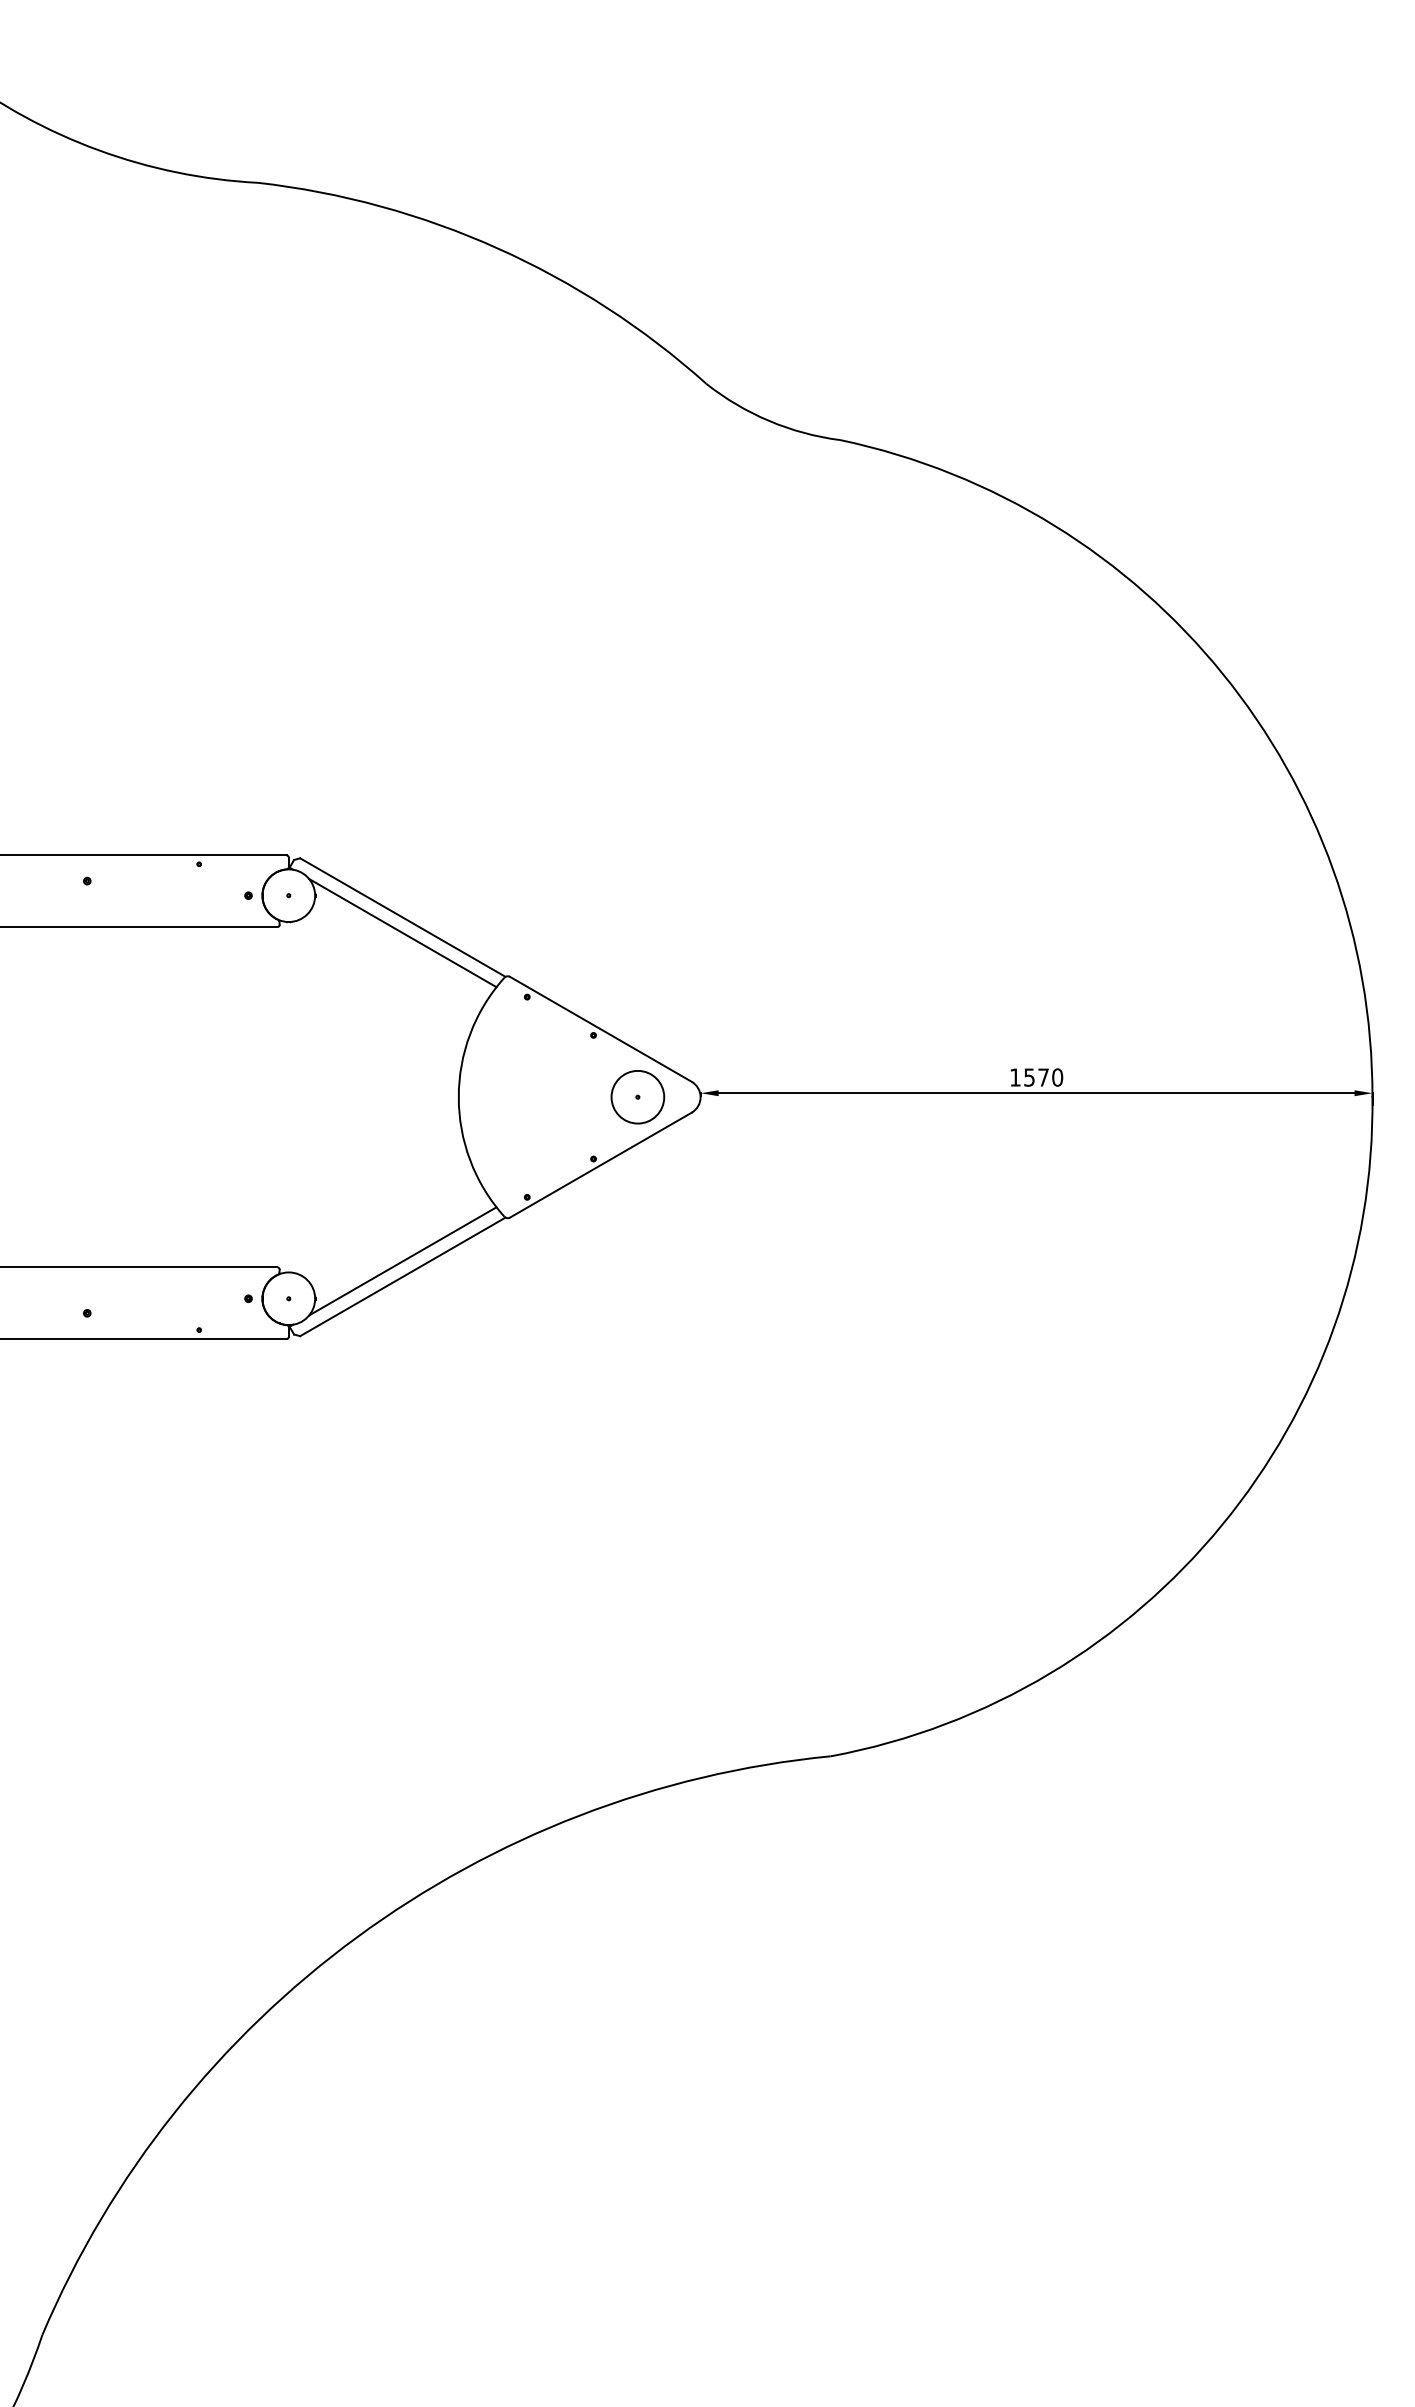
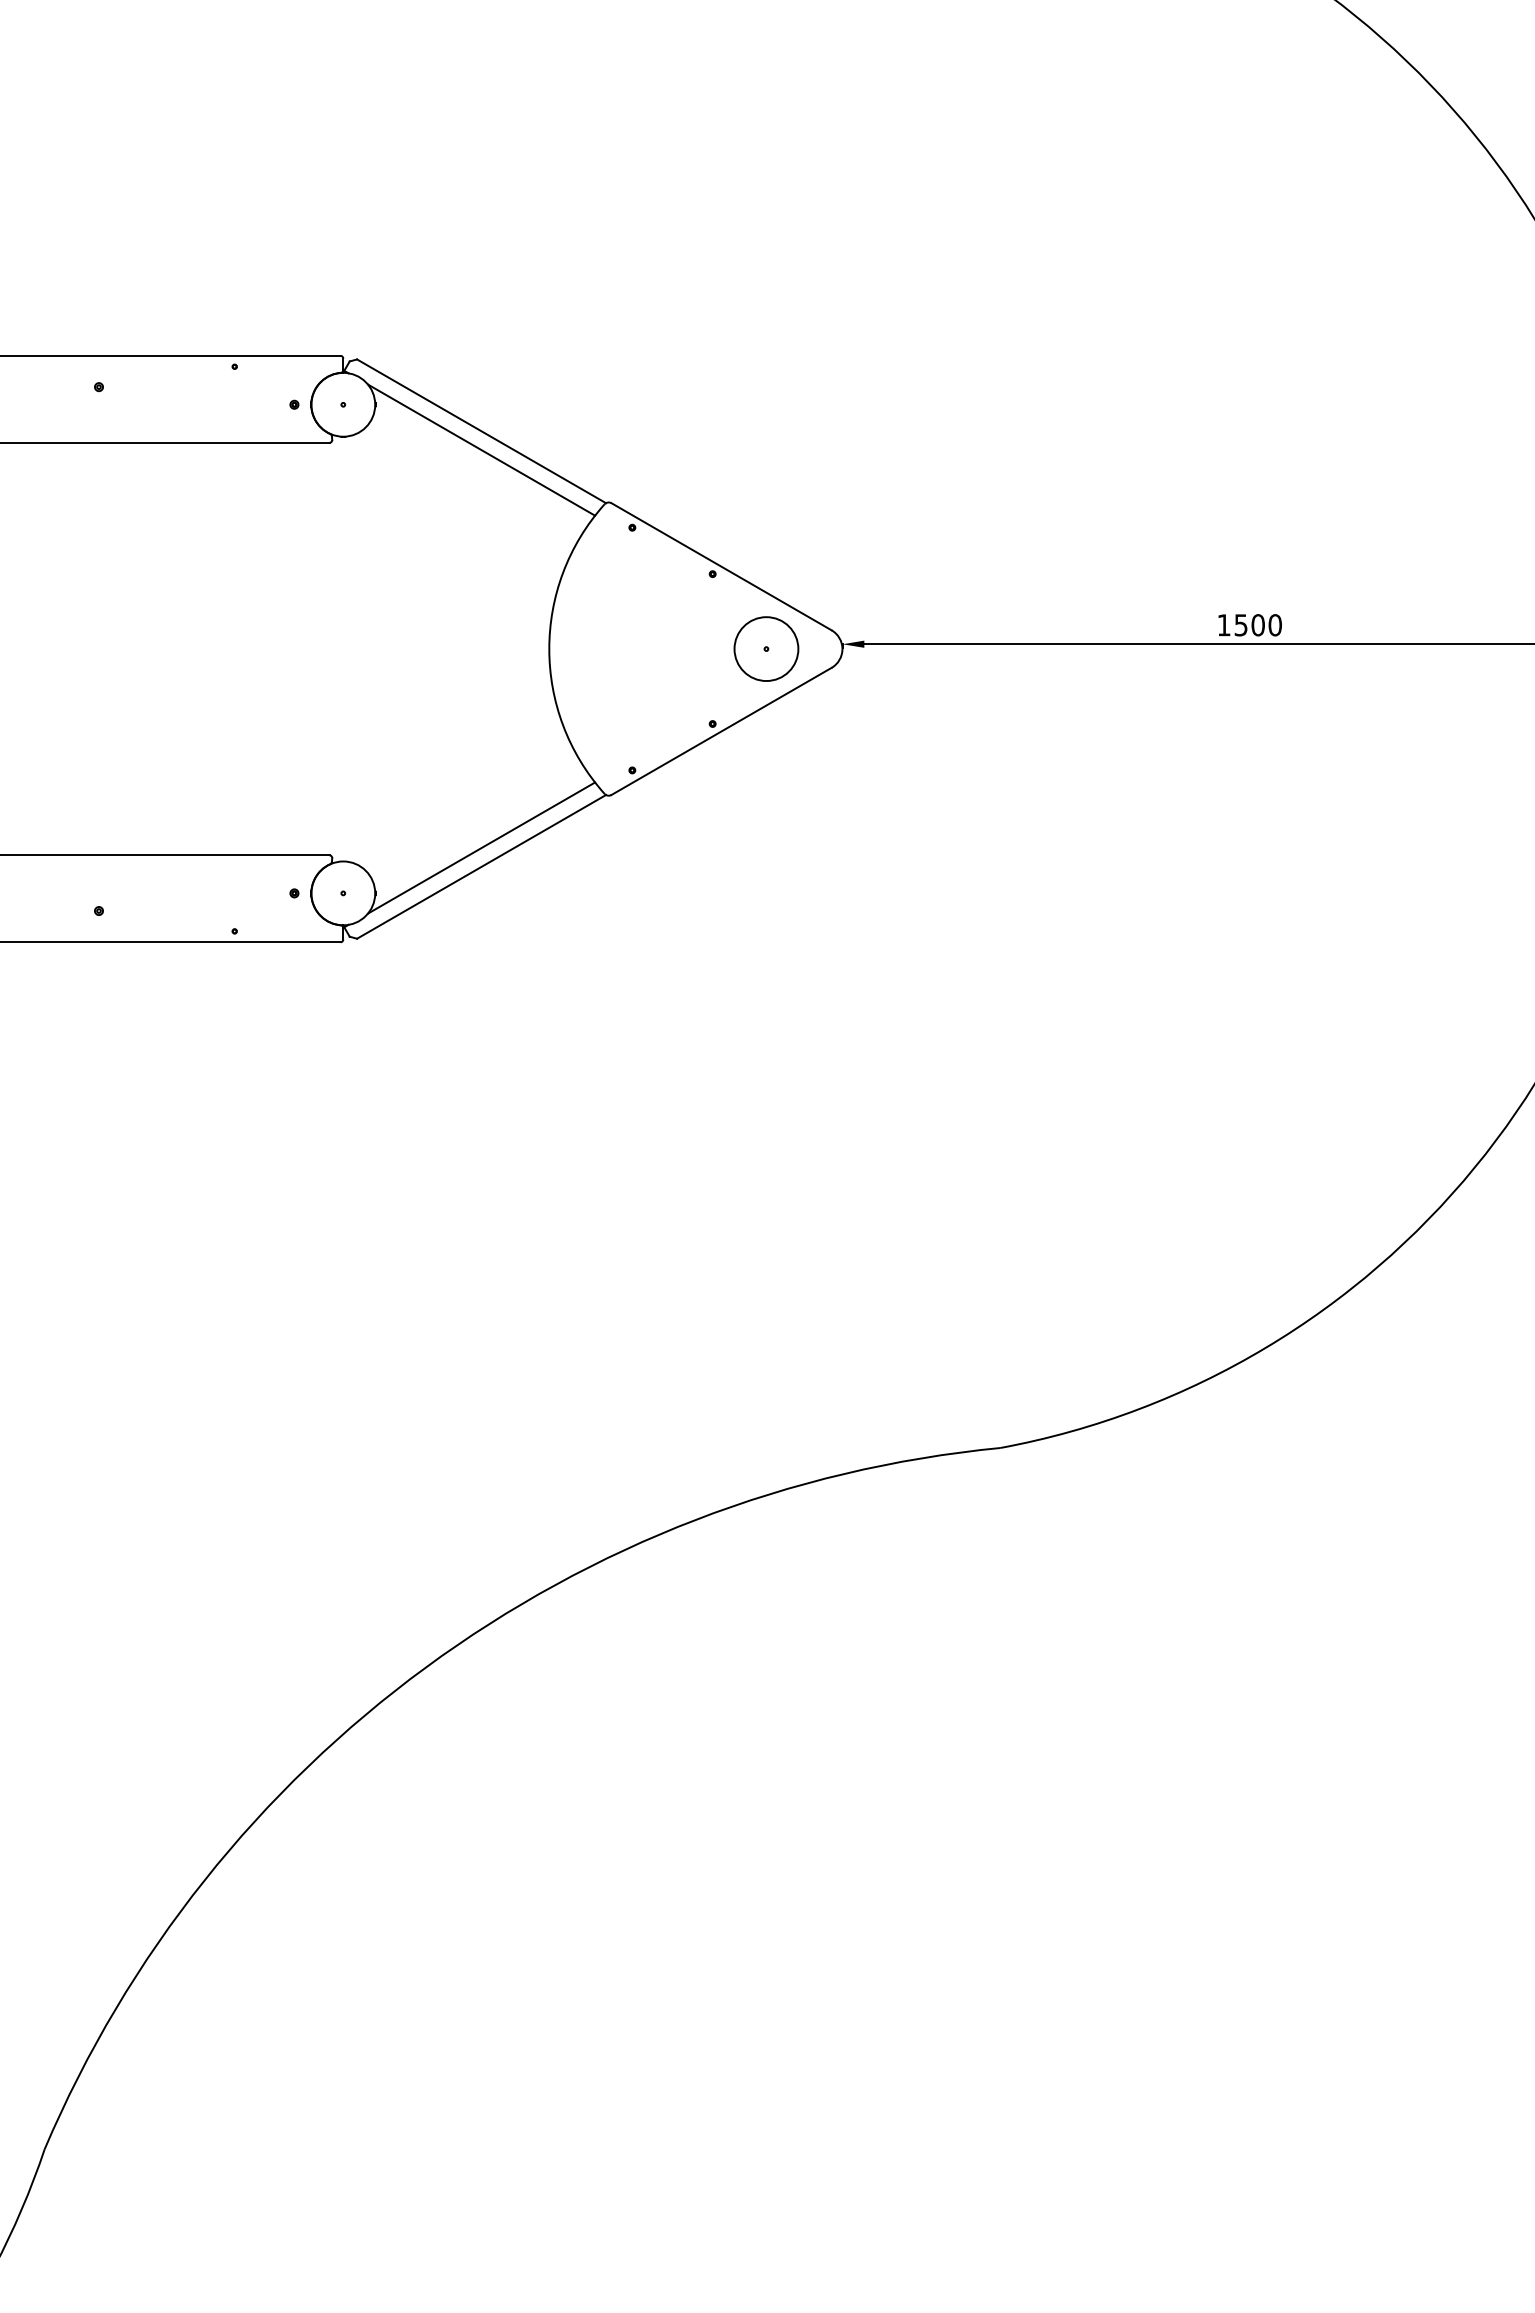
text: (1043, 1077) -> (1258, 625), 1570 -> 1500

